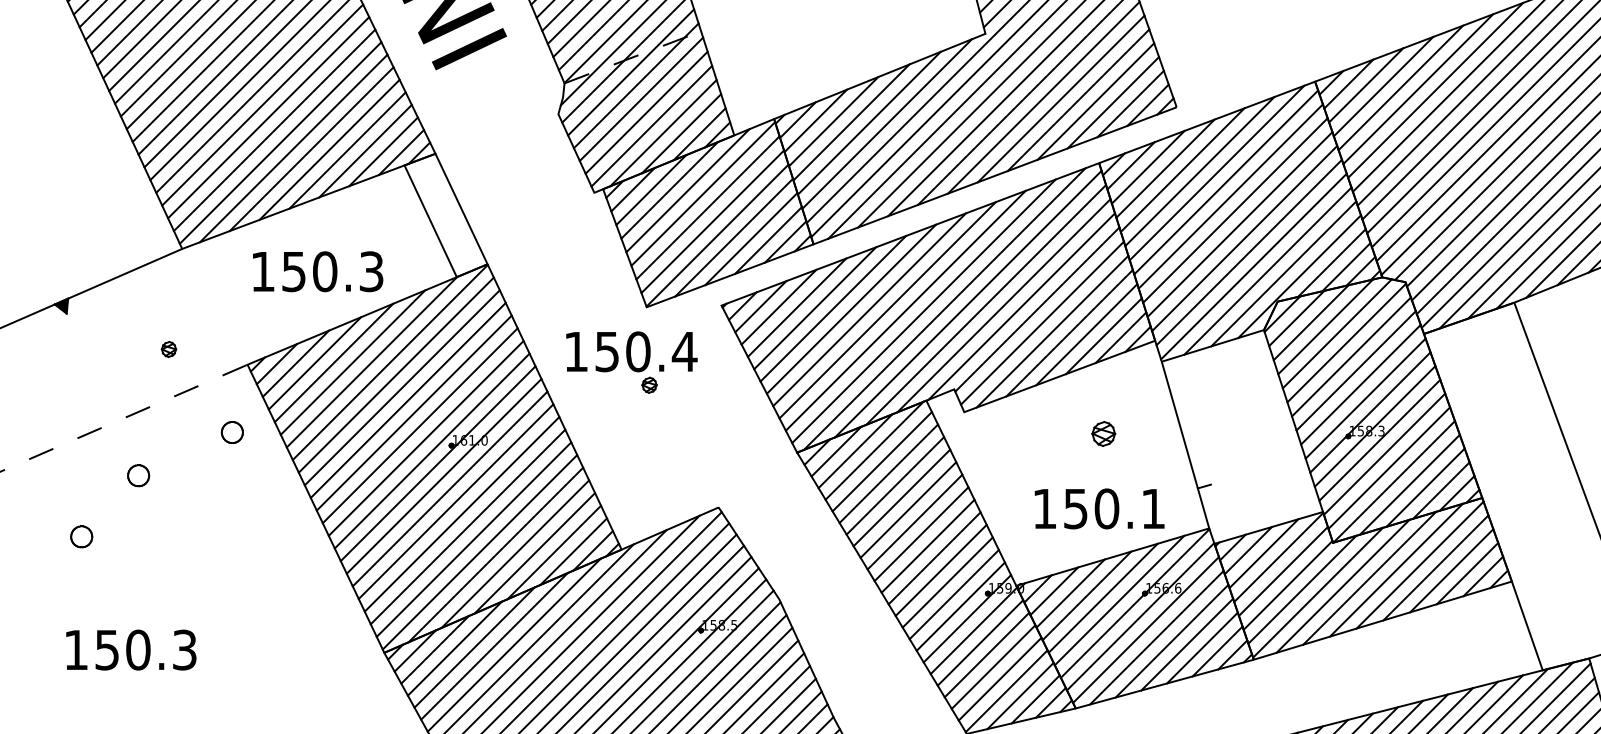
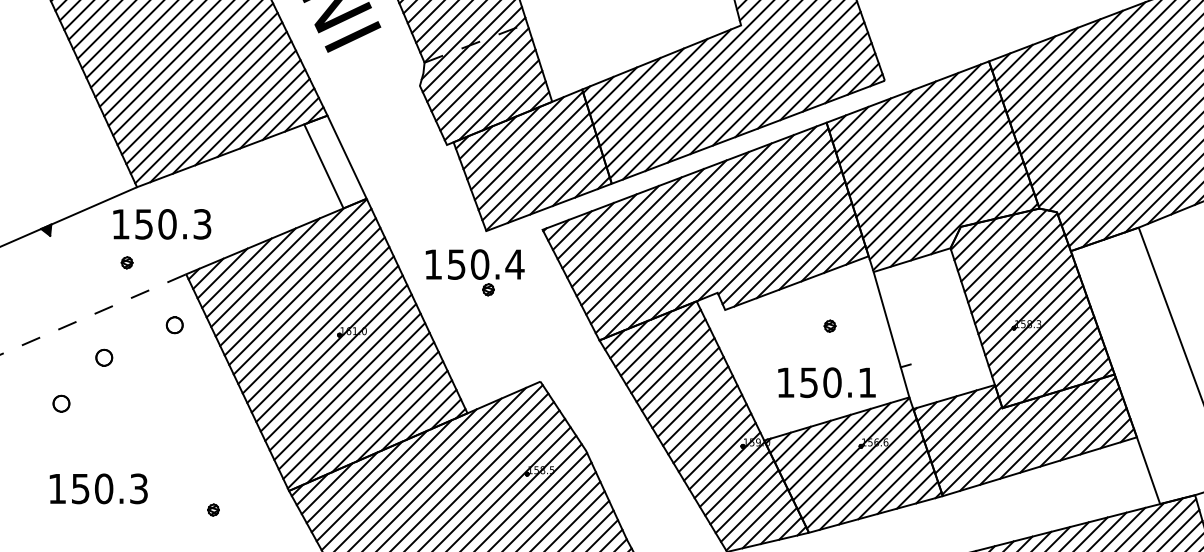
text: (318, 271) -> (162, 224), moved
part: (1103, 432) -> (829, 325), size x0.62
part: (283, 677) -> (213, 509), added

